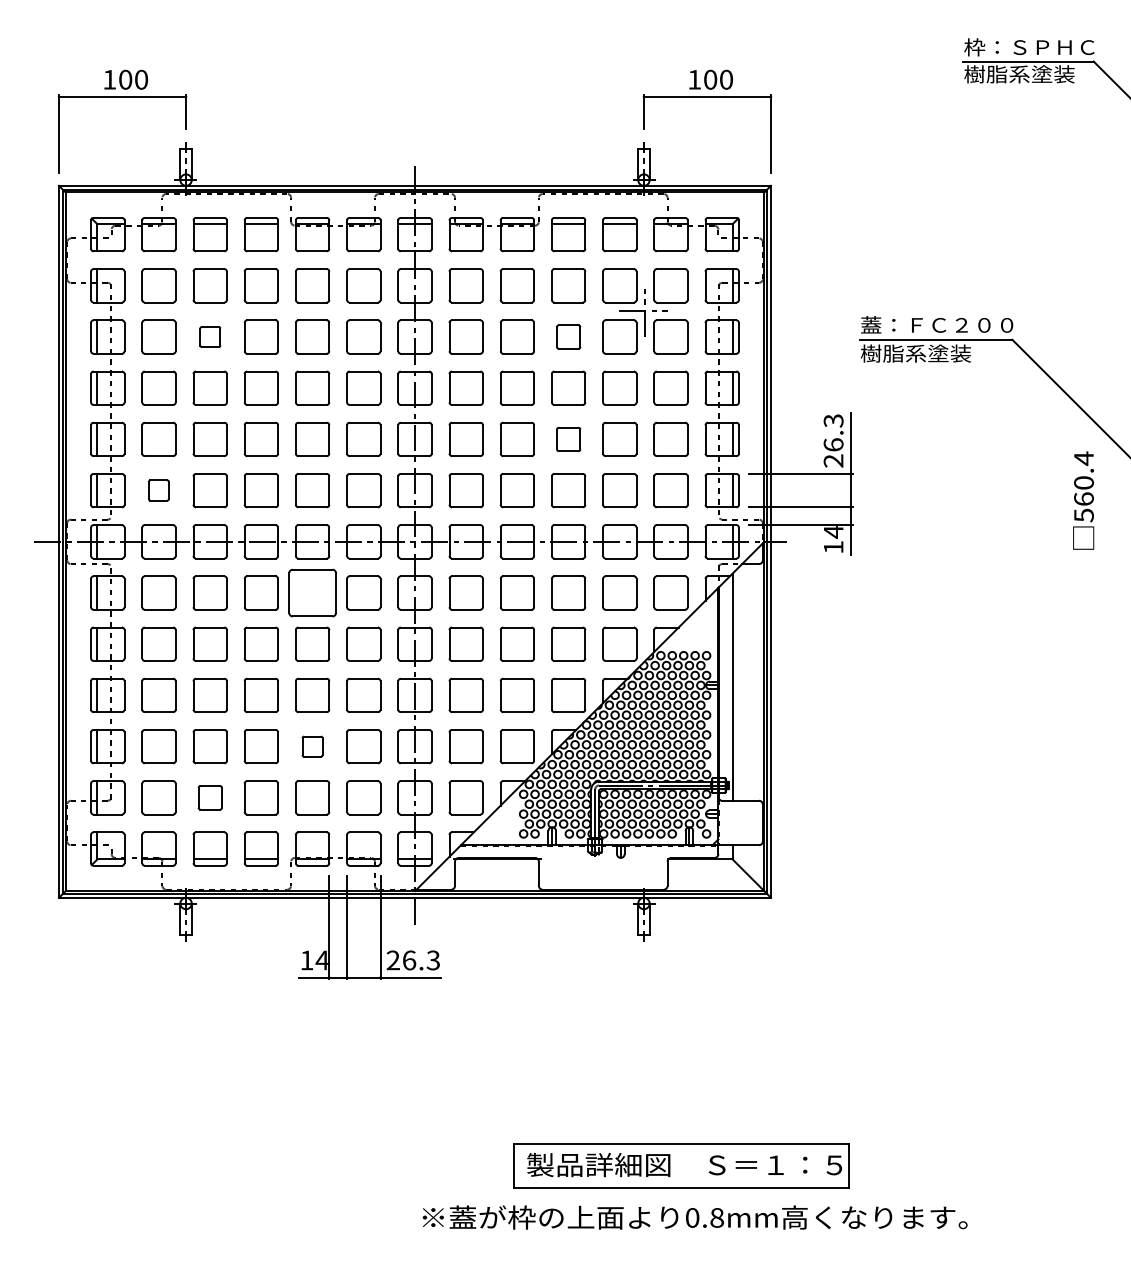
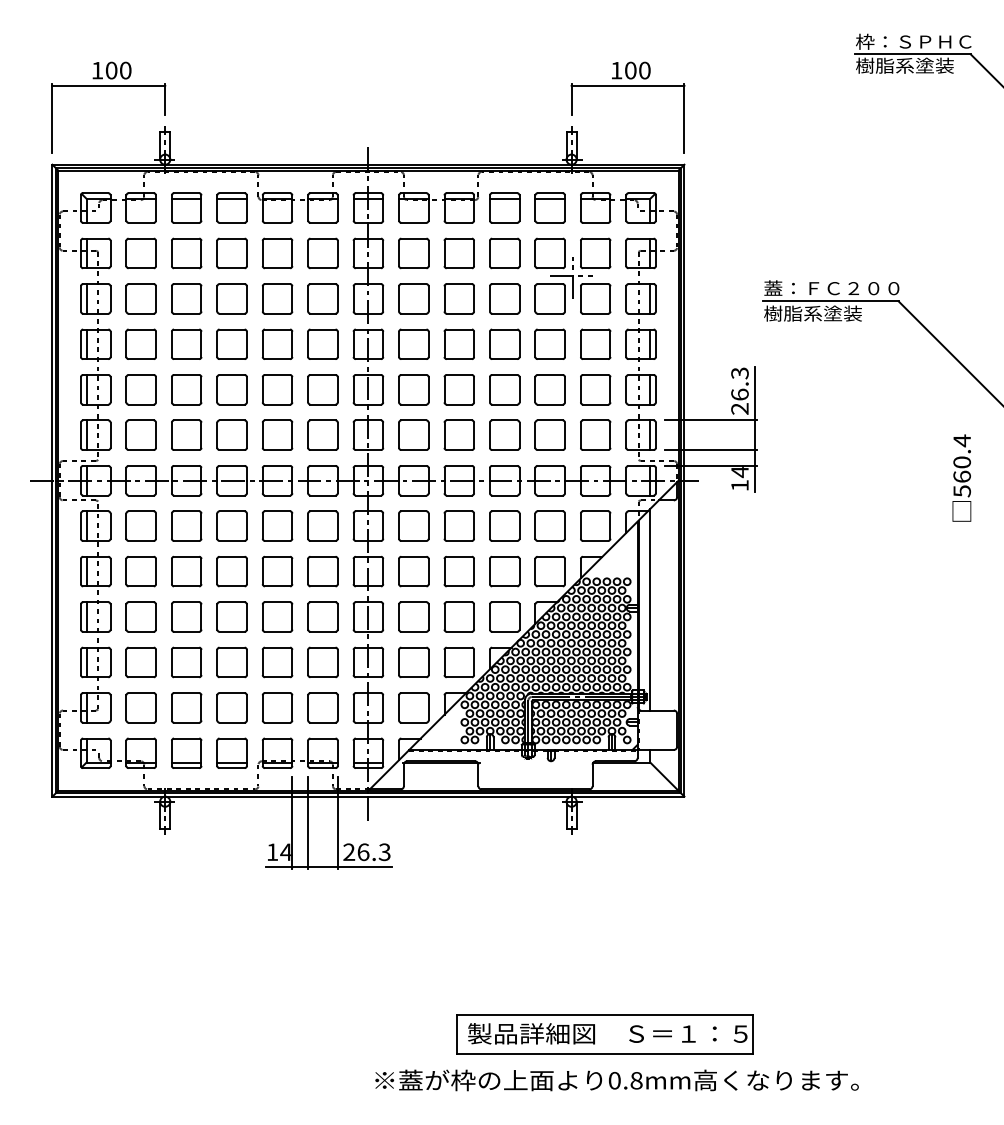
part: (210, 336) -> (186, 298), size x1.67
part: (568, 336) -> (504, 298), size x1.43
part: (568, 439) -> (504, 389), size x1.43
part: (158, 489) -> (140, 434), size x1.67
text: (1083, 499) -> (961, 477), moved
part: (312, 592) -> (277, 525), size x0.71
part: (312, 746) -> (277, 662), size x1.67
part: (210, 797) -> (186, 707), size x1.43

